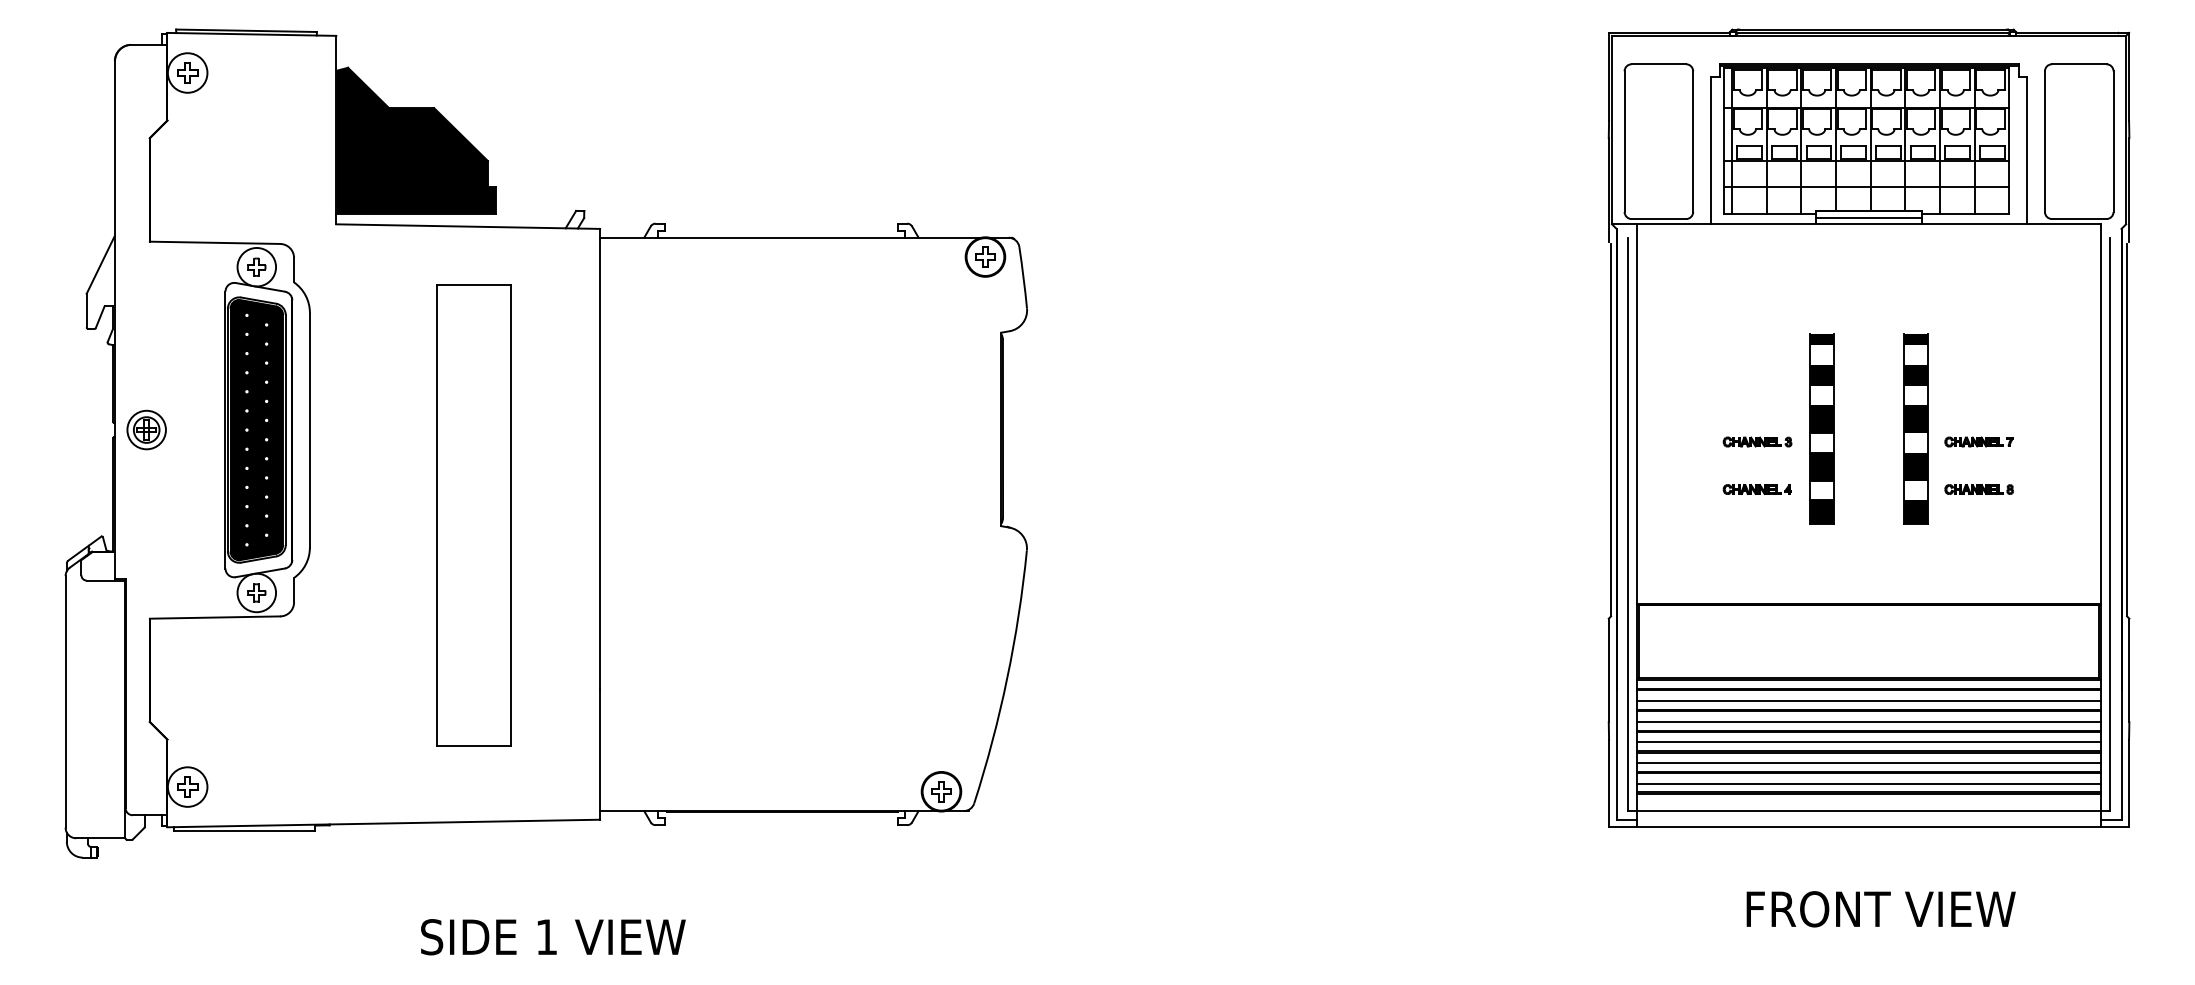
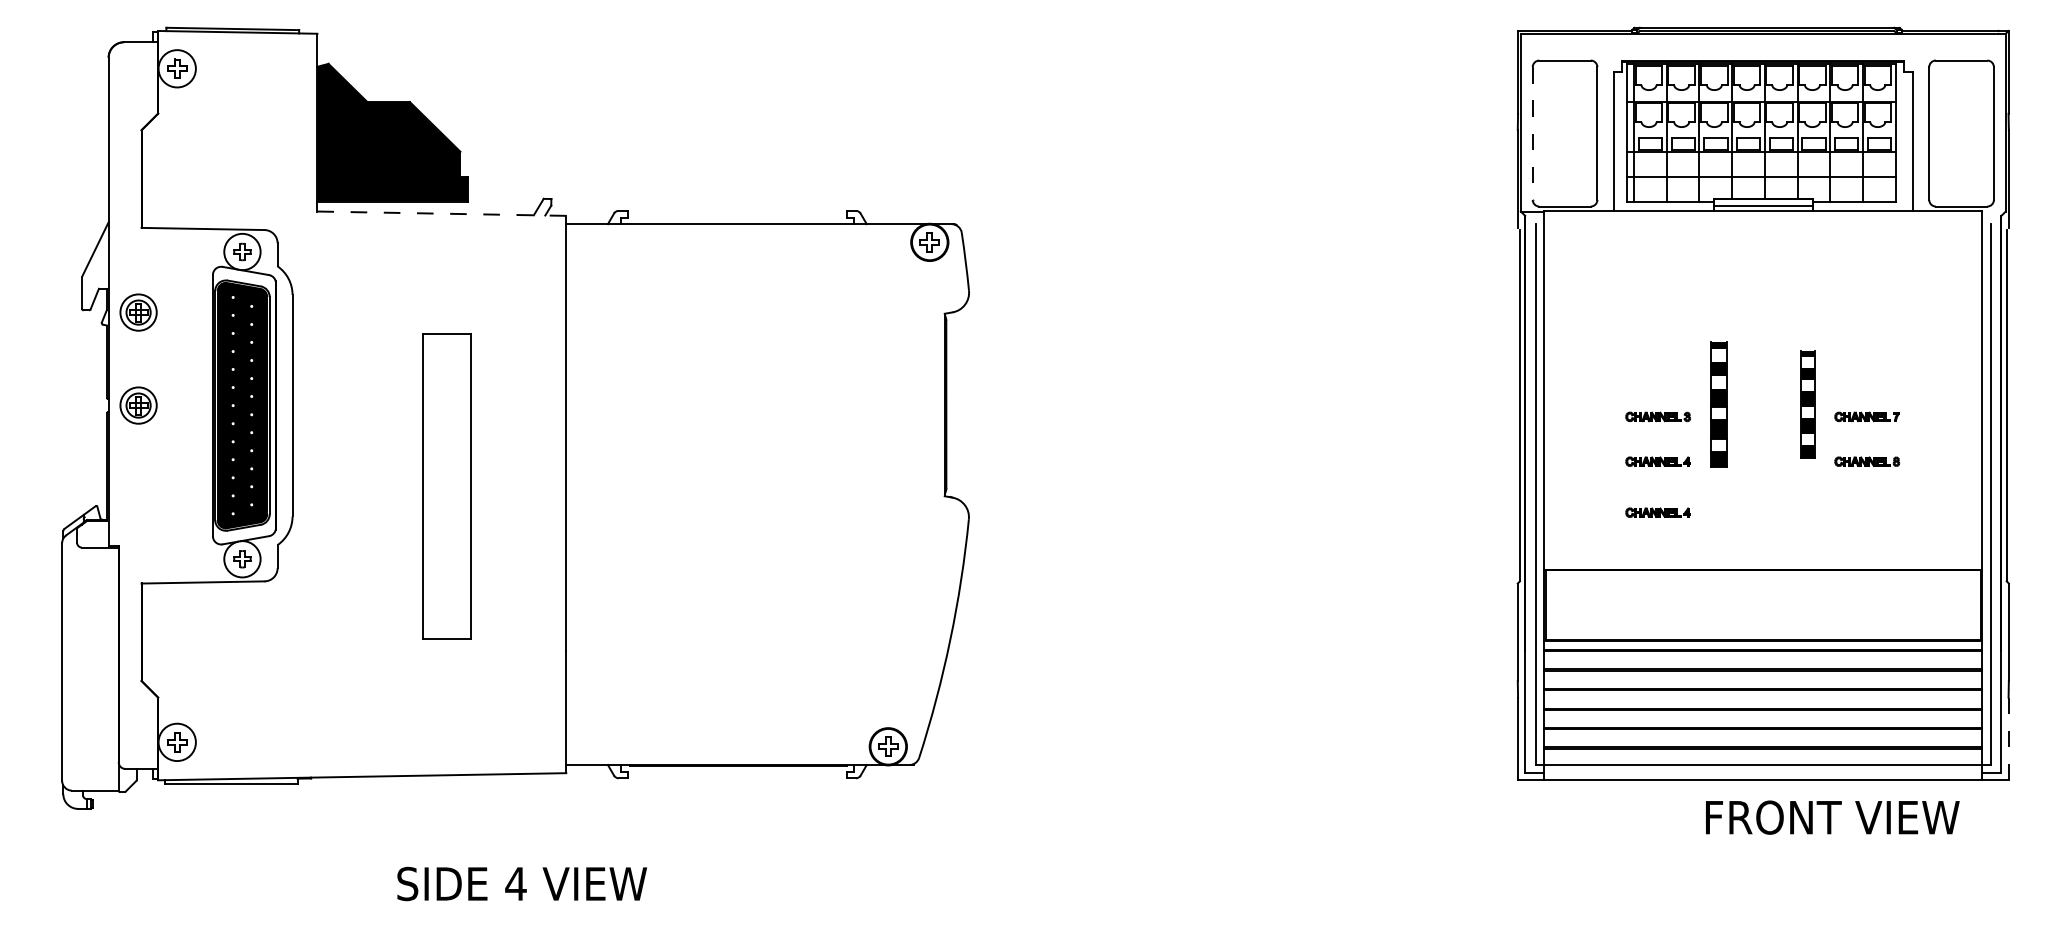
line: (1624, 142) -> (1532, 134), solid -> dashed
line: (468, 226) -> (442, 213), solid -> dashed
part: (146, 331) -> (138, 312), added
part: (1821, 428) -> (1718, 404), size x0.7
part: (1915, 428) -> (1807, 404), size x0.6
part: (473, 515) -> (446, 486), size x0.7
part: (1756, 543) -> (1657, 512), added
line: (1869, 700) -> (1763, 660), removed
line: (1869, 721) -> (1763, 680), removed
line: (1869, 742) -> (1763, 700), removed
line: (1869, 762) -> (1763, 719), removed
line: (1869, 784) -> (1763, 739), removed
line: (2128, 784) -> (2008, 739), solid -> dashed
text: (1880, 909) -> (1832, 817), moved
text: (546, 936) -> (515, 883), 1 -> 4

